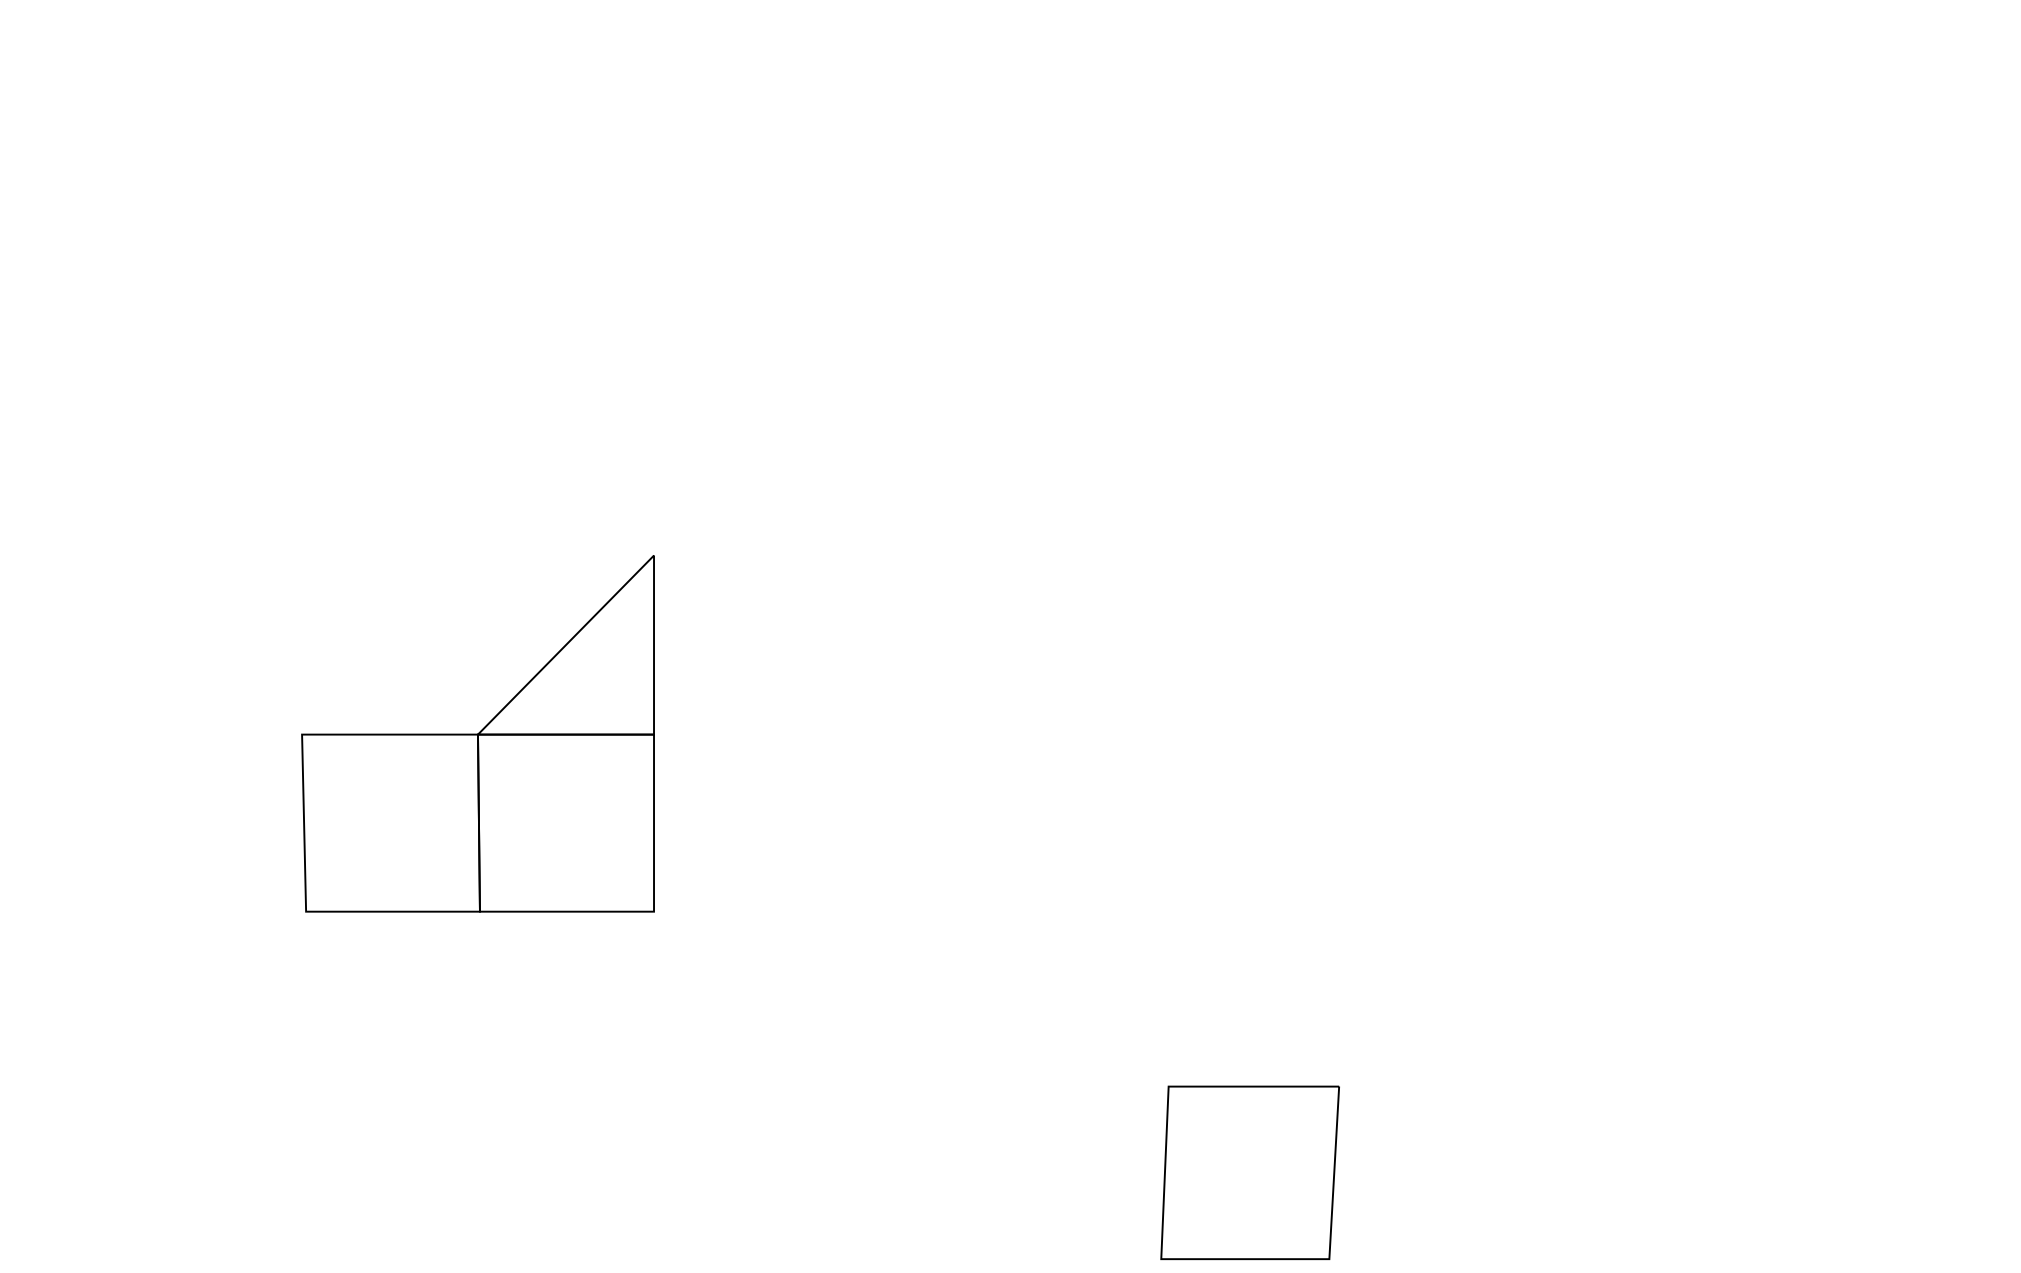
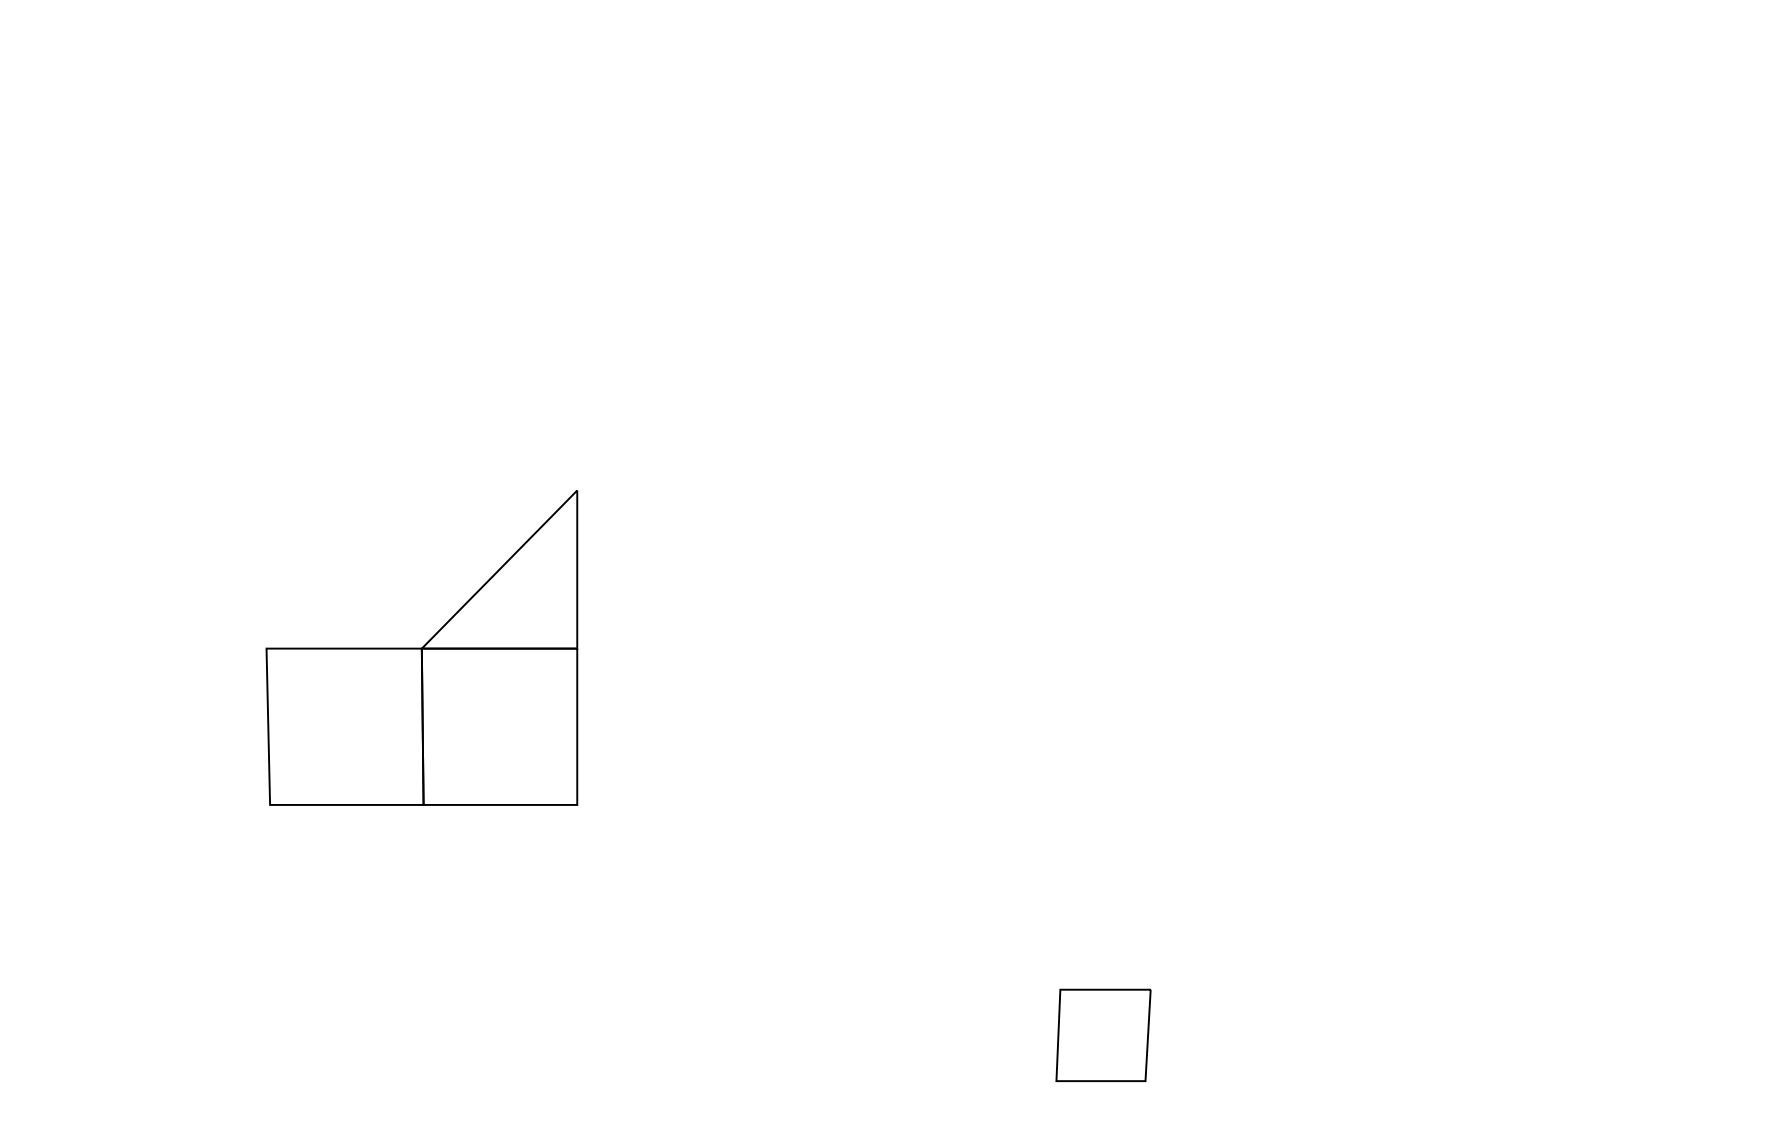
part: (1249, 1172) -> (1103, 1035), size x0.6

